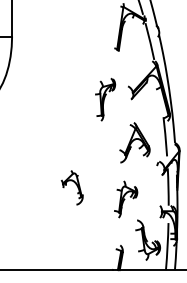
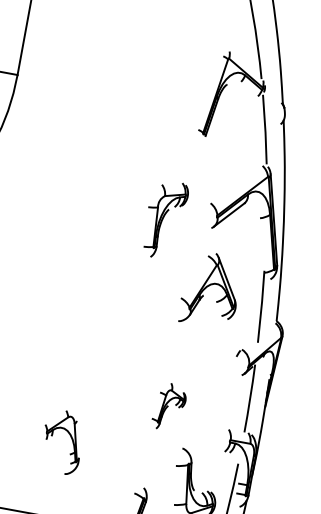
part: (134, 142) -> (210, 289), moved
part: (71, 187) -> (61, 441), moved
part: (126, 199) -> (170, 407), size x0.7

